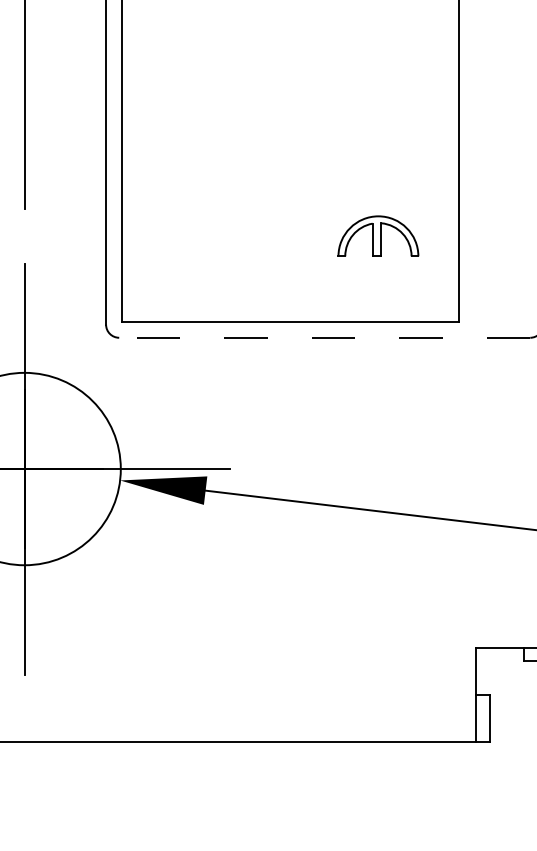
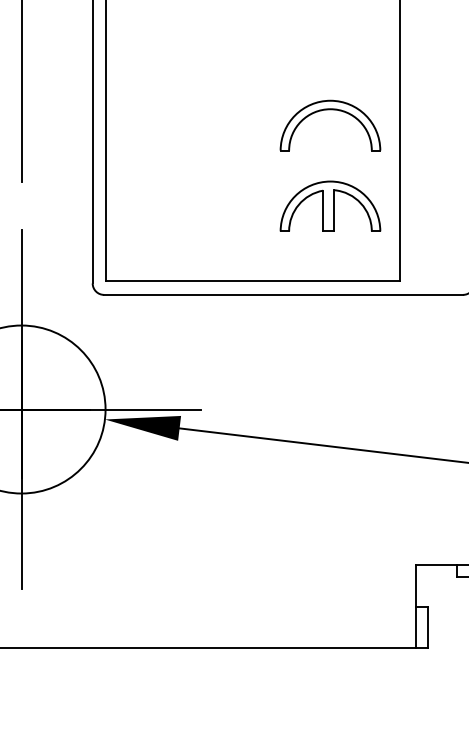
part: (378, 126) -> (330, 110), added
part: (378, 235) -> (330, 205), size x1.43
line: (324, 337) -> (283, 294), dashed -> solid

